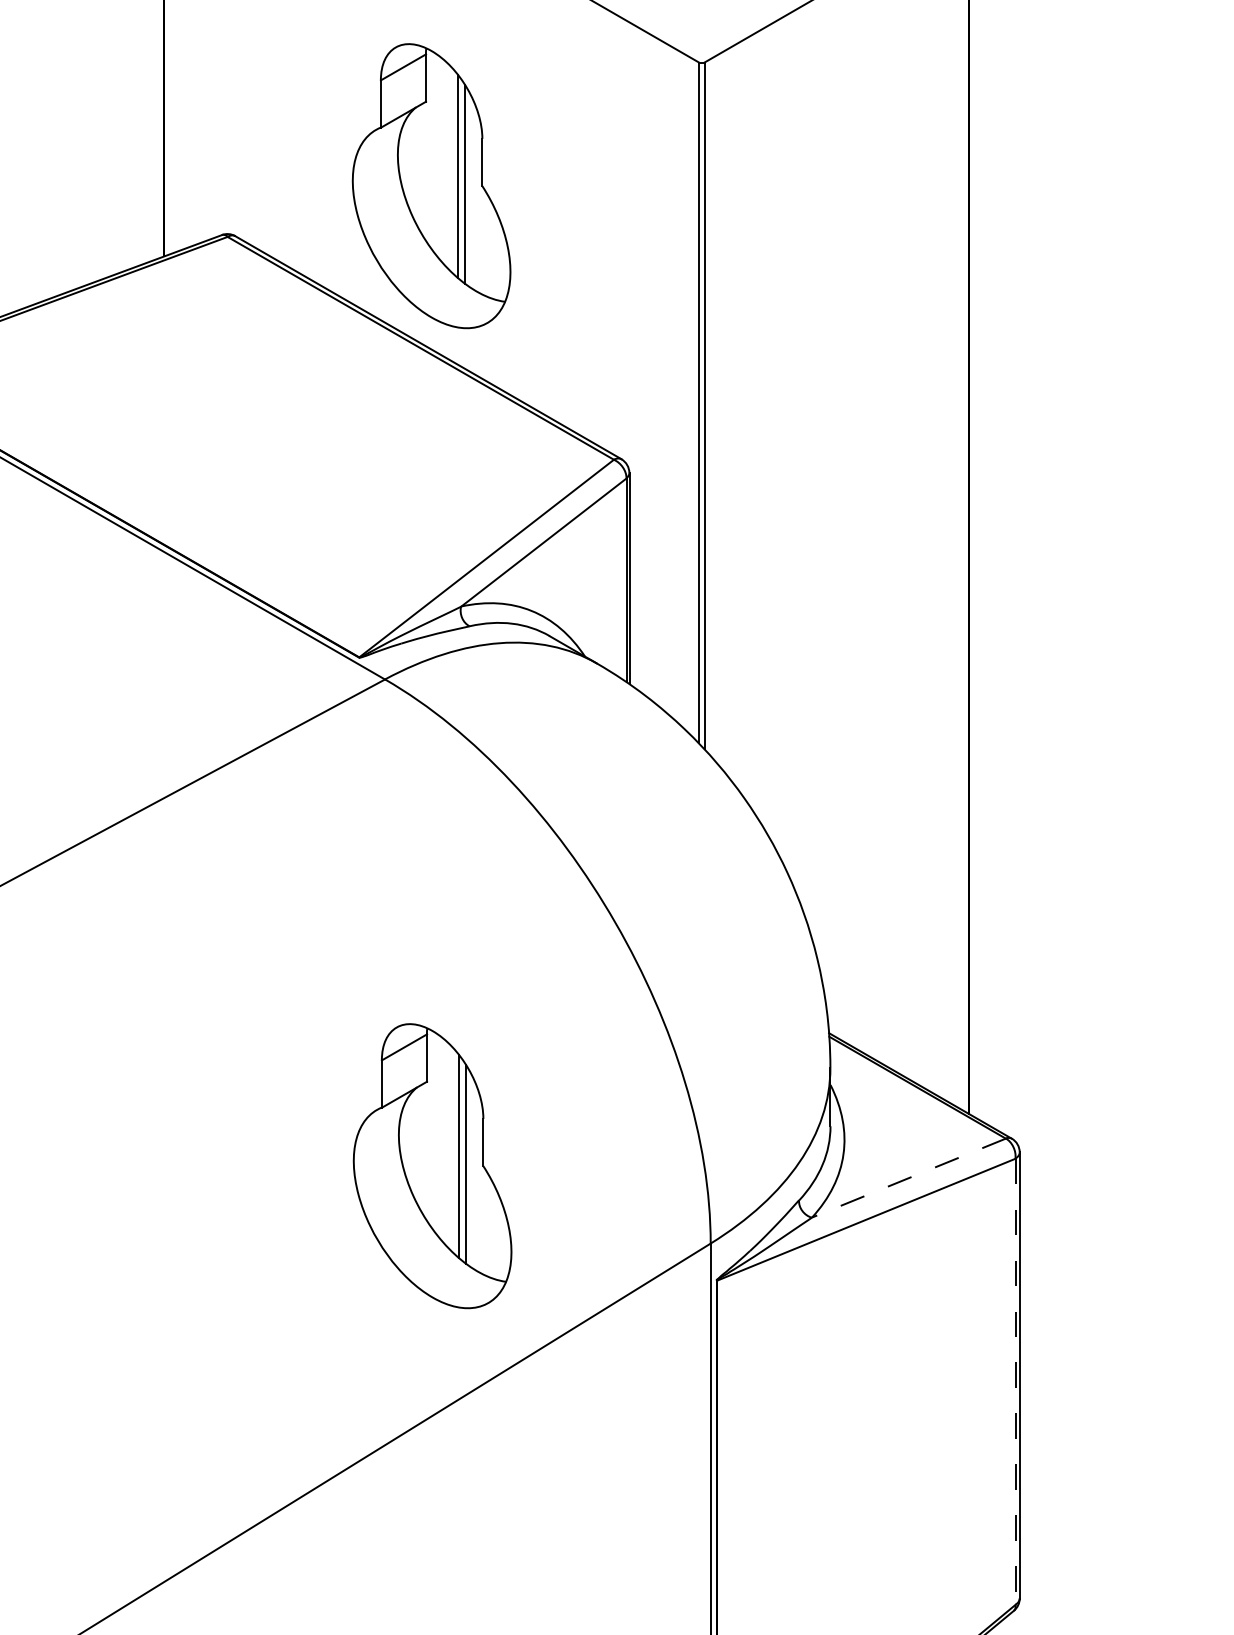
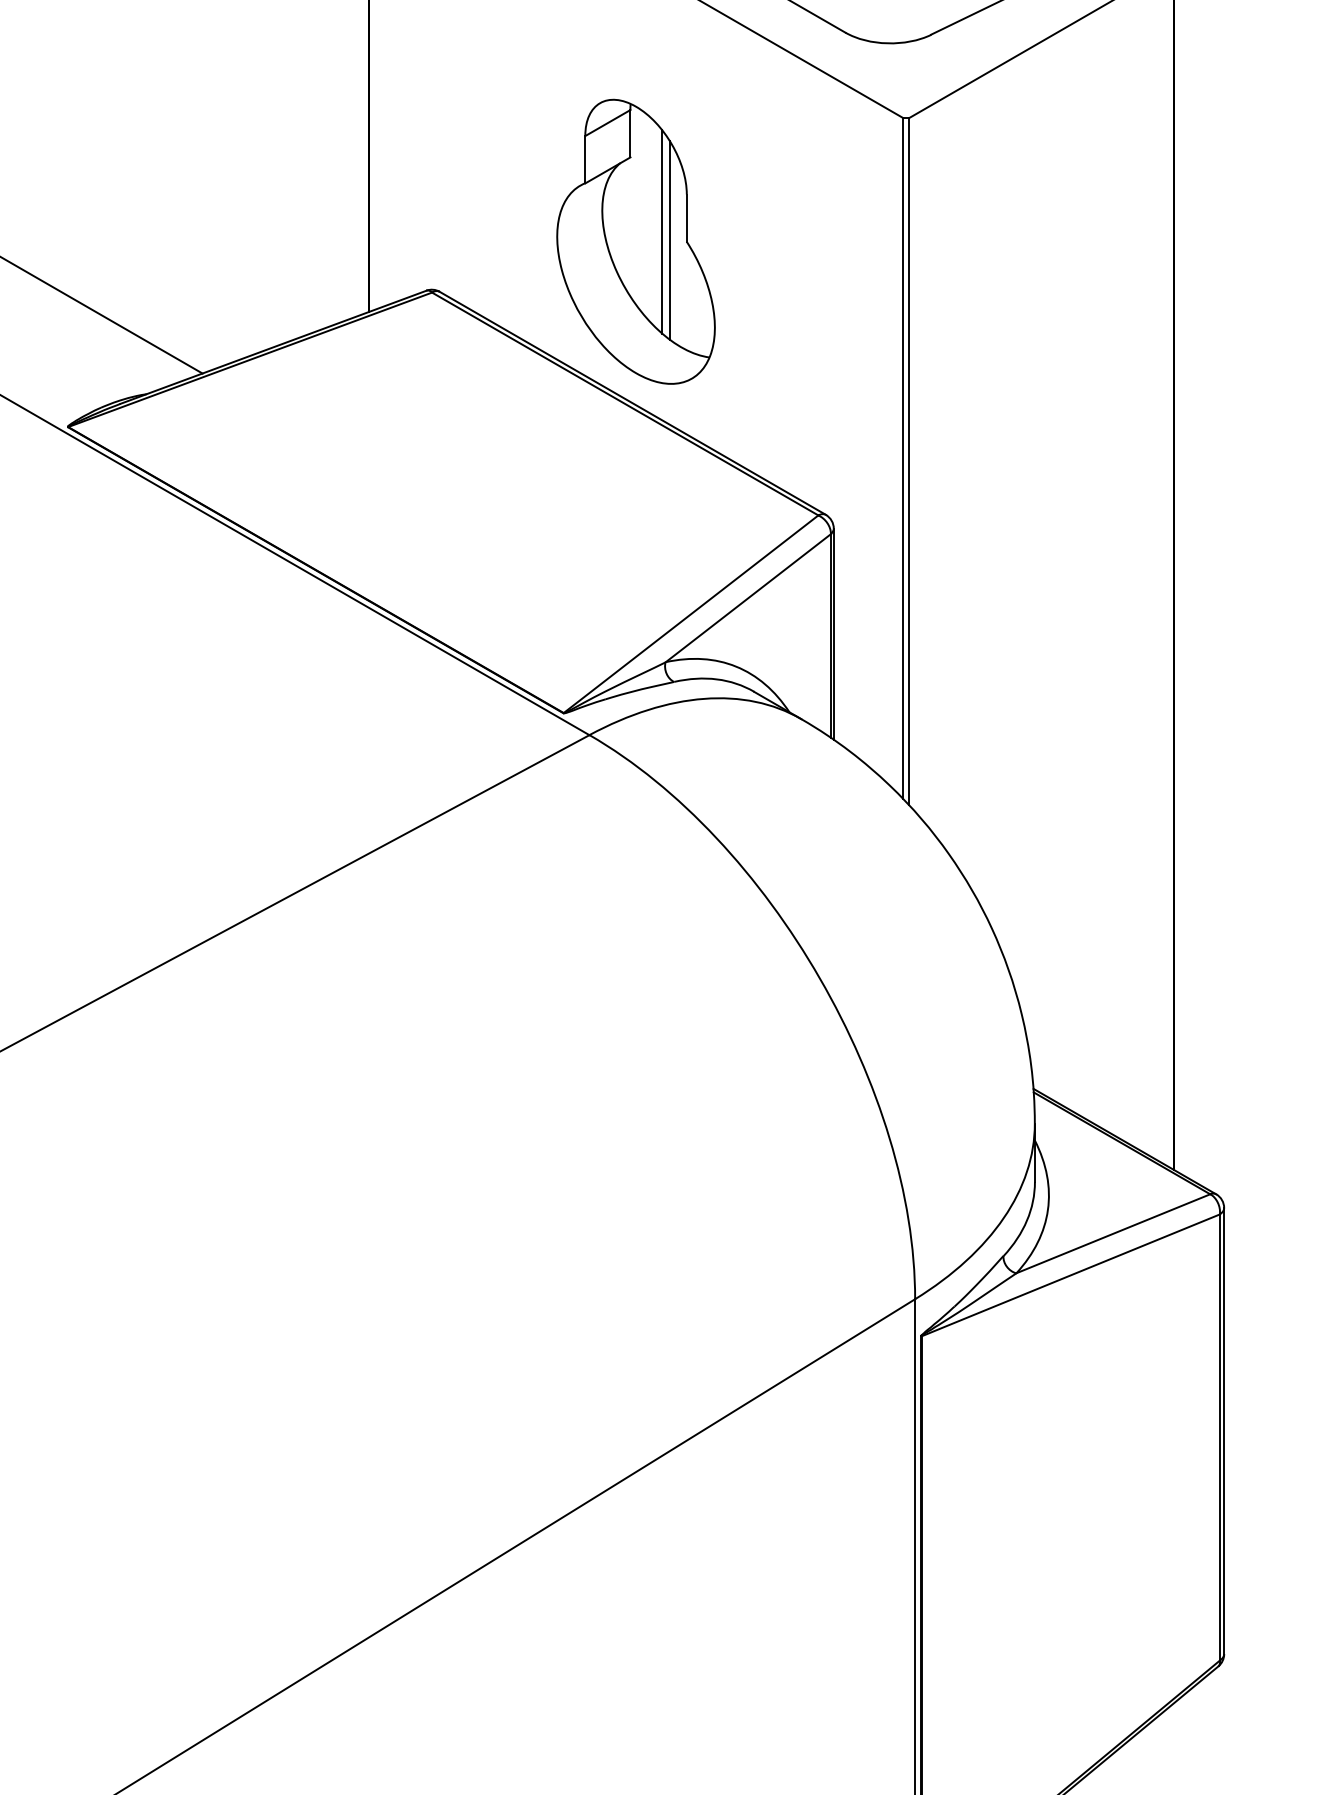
part: (432, 1165) -> (636, 1221), removed
line: (909, 1177) -> (1113, 1233), dashed -> solid
line: (1015, 1381) -> (1219, 1437), dashed -> solid

